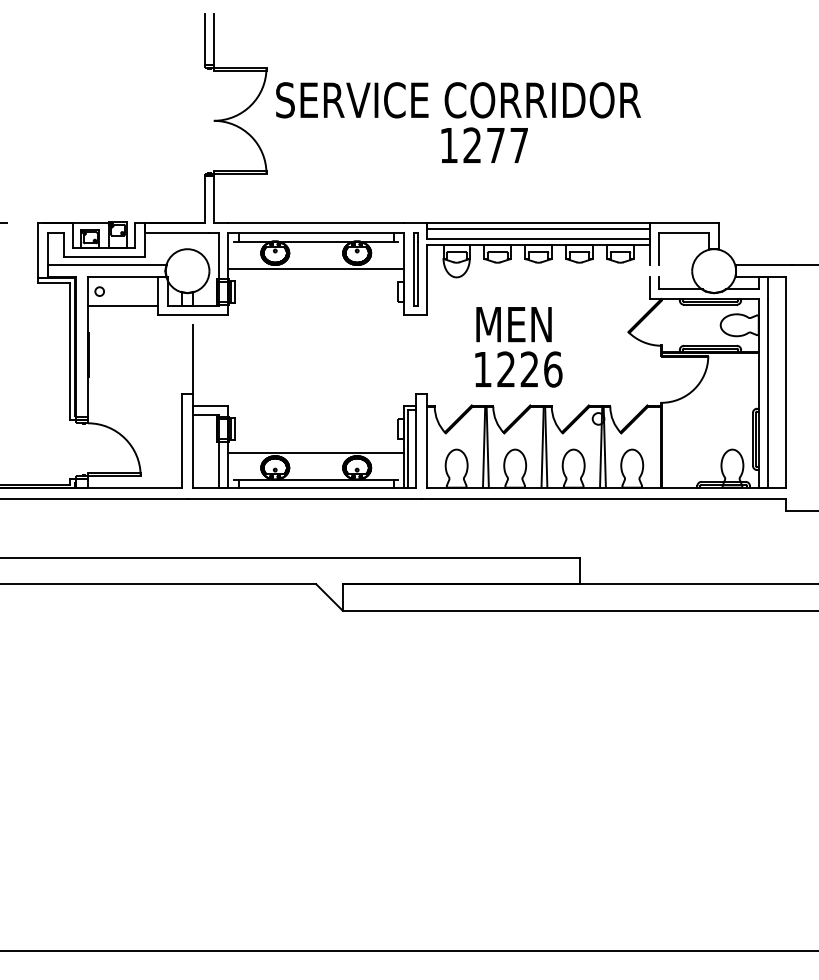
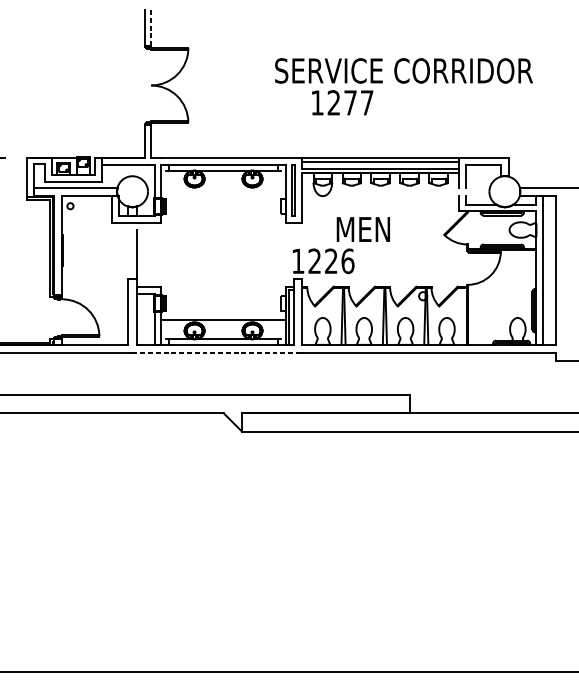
line: (213, 39) -> (150, 27), solid -> dashed
text: (458, 100) -> (404, 71), moved
line: (316, 268) -> (223, 189), removed
line: (123, 306) -> (87, 216), removed
text: (518, 369) -> (323, 261), moved
line: (305, 499) -> (215, 353), solid -> dashed

